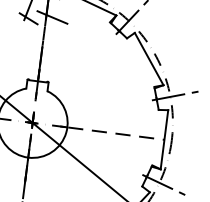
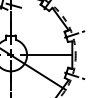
line: (117, 134) -> (50, 55), dashed -> solid

